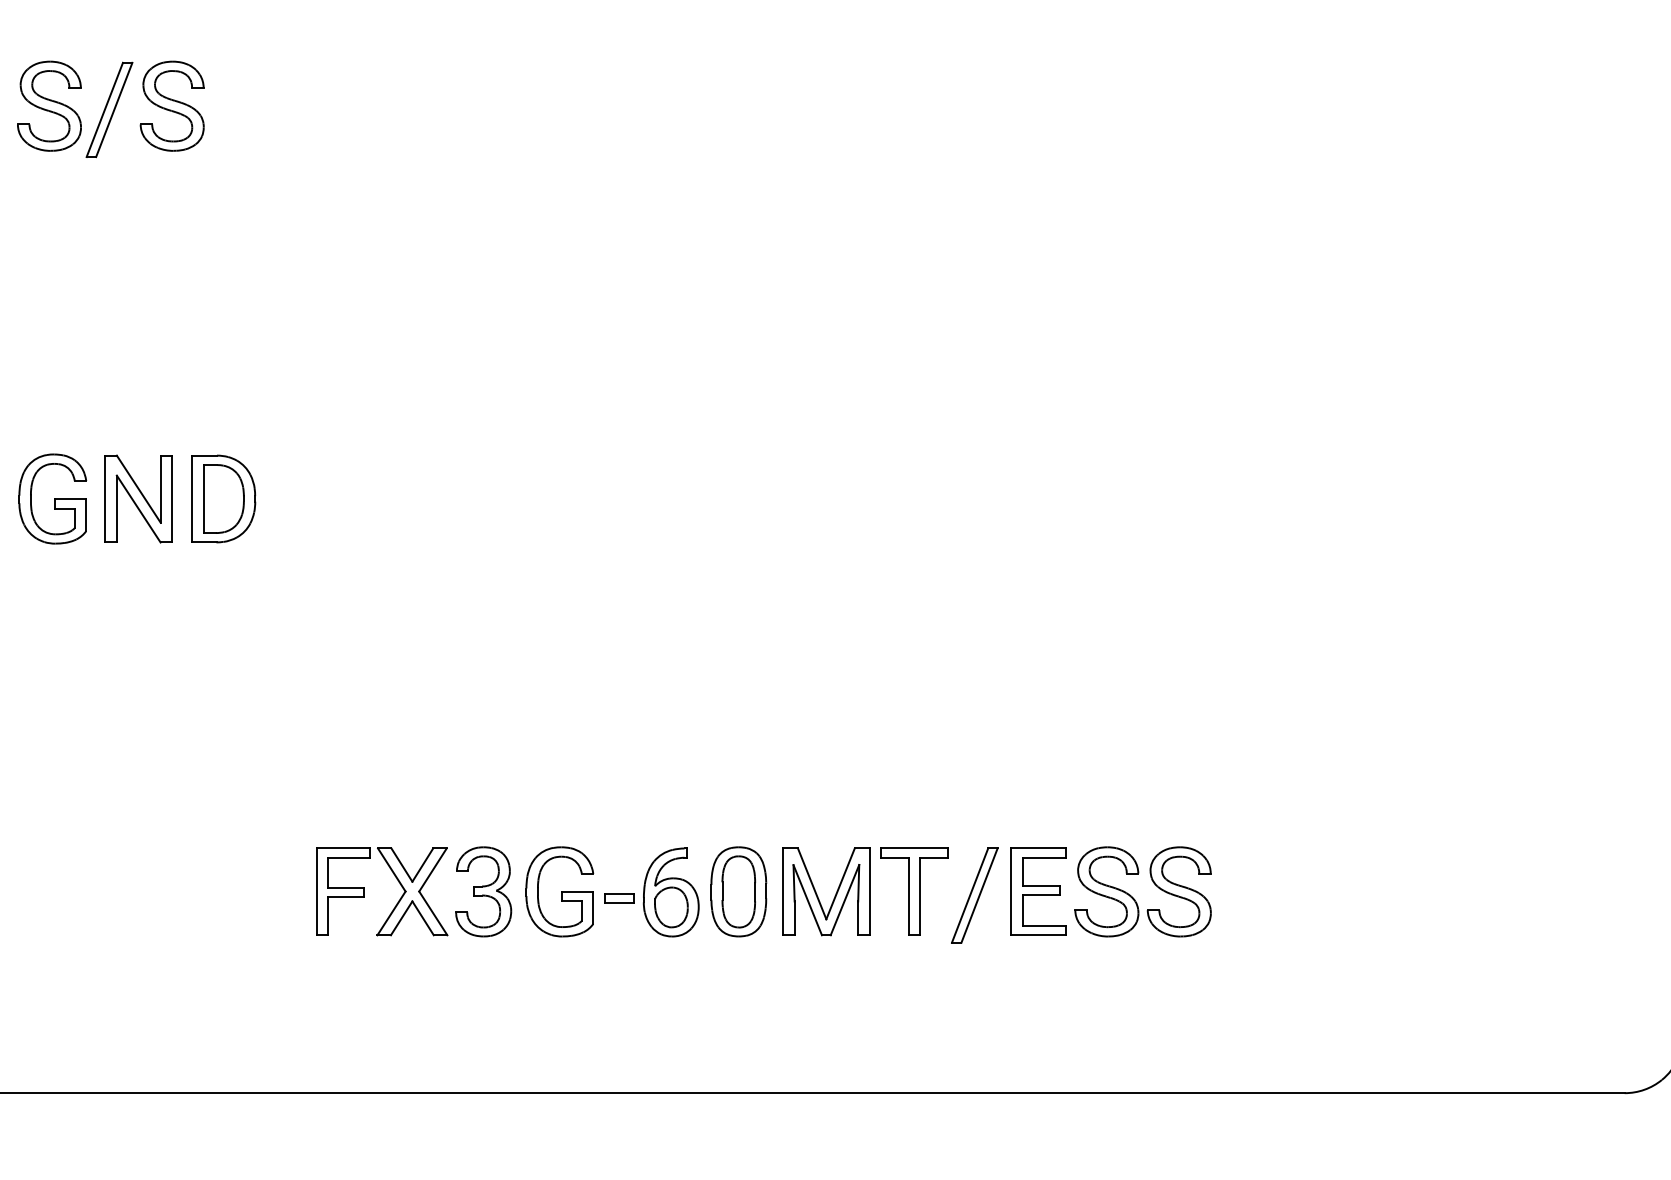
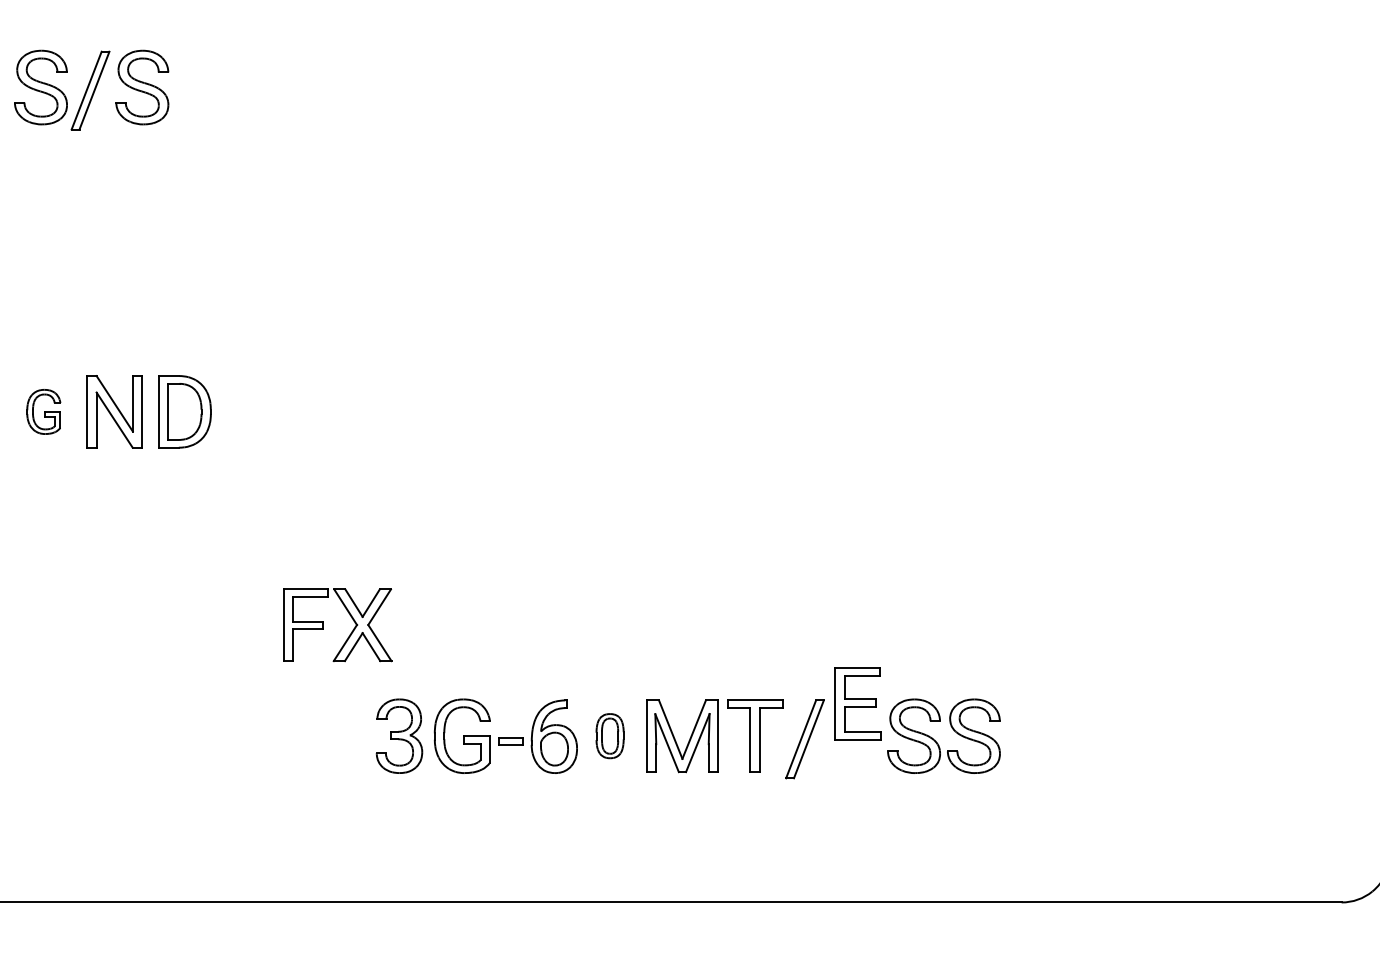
part: (52, 498) -> (43, 411), size x0.6
part: (738, 890) -> (609, 735), size x0.6
part: (1038, 890) -> (857, 703), moved
part: (364, 892) -> (323, 625), moved

